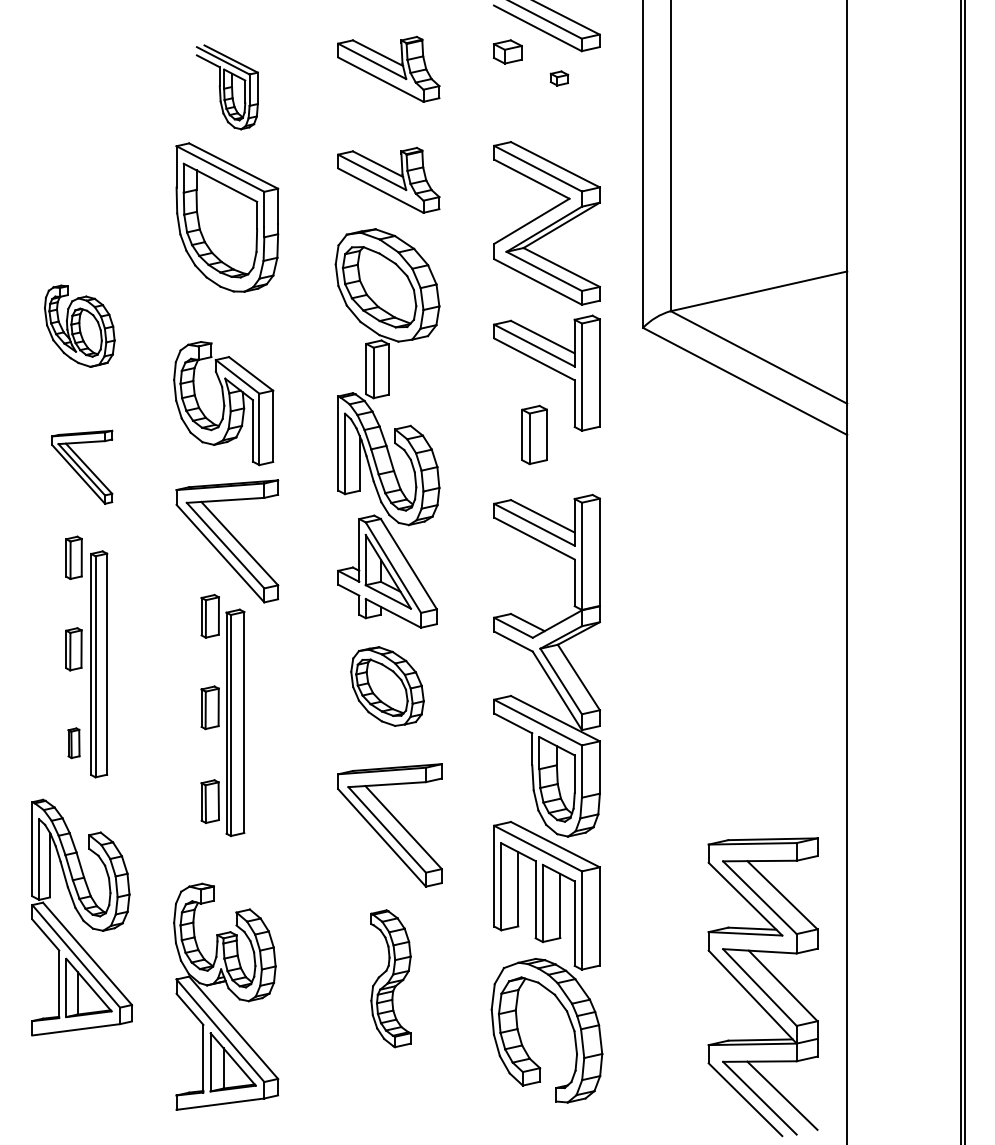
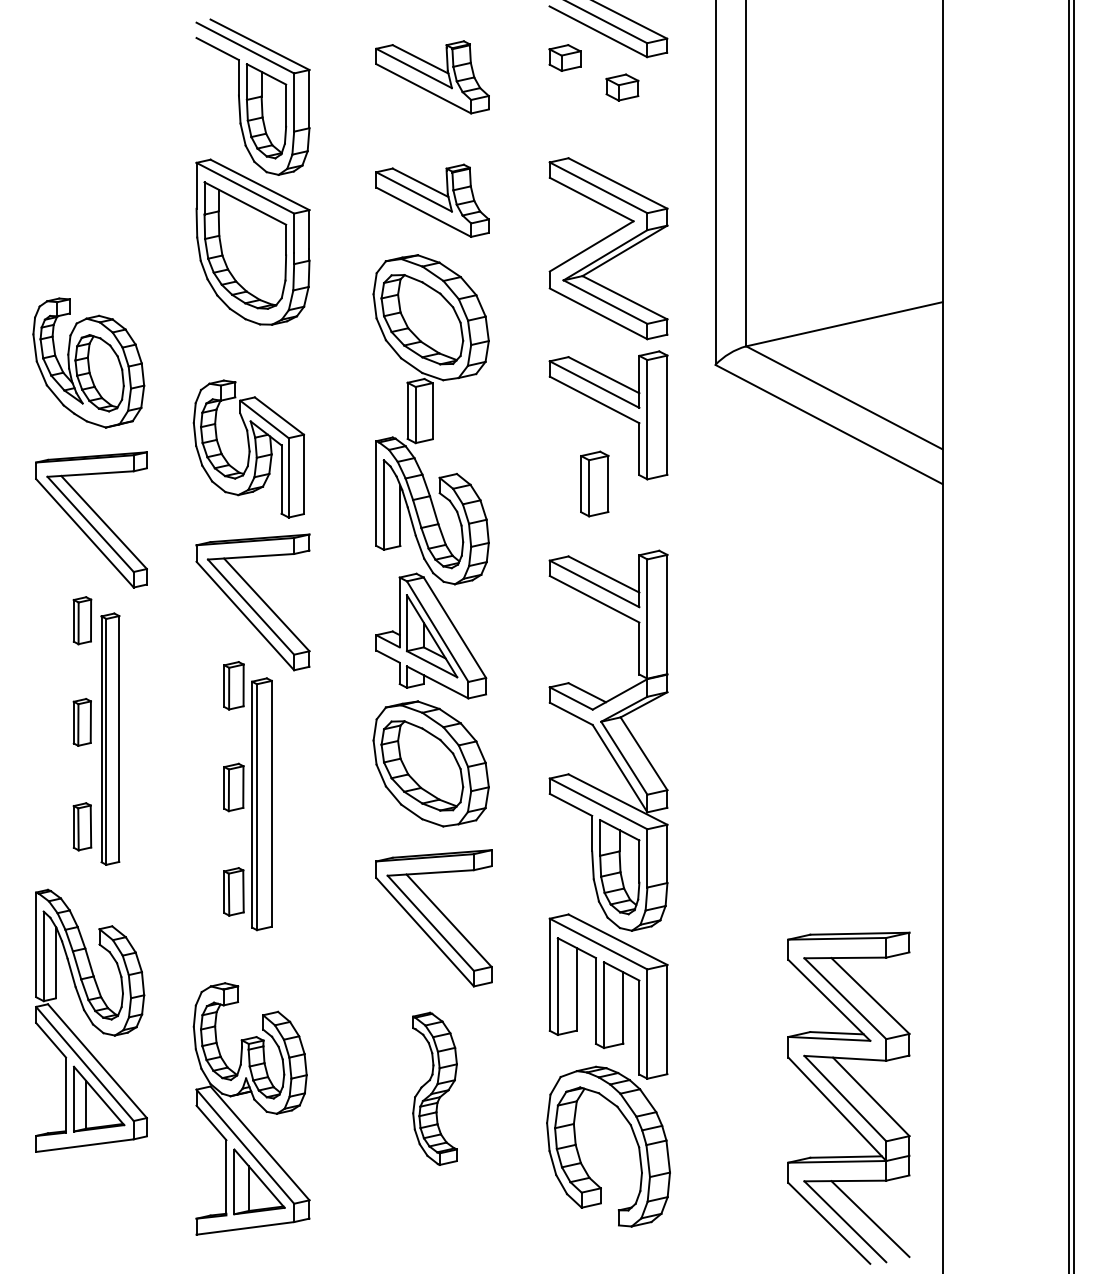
part: (559, 78) -> (622, 87), size x1.67
part: (227, 87) -> (253, 97), size x1.67
part: (79, 326) -> (88, 363), size x1.43
part: (82, 467) -> (91, 520), size x1.67
part: (387, 686) -> (431, 763), size x1.43
part: (73, 743) -> (81, 827), size x1.43

